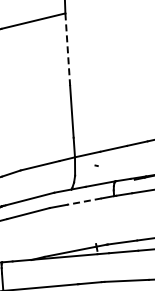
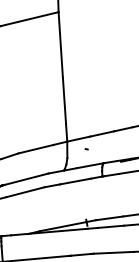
line: (67, 50) -> (60, 45), dashed -> solid
line: (84, 201) -> (75, 181), dashed -> solid

